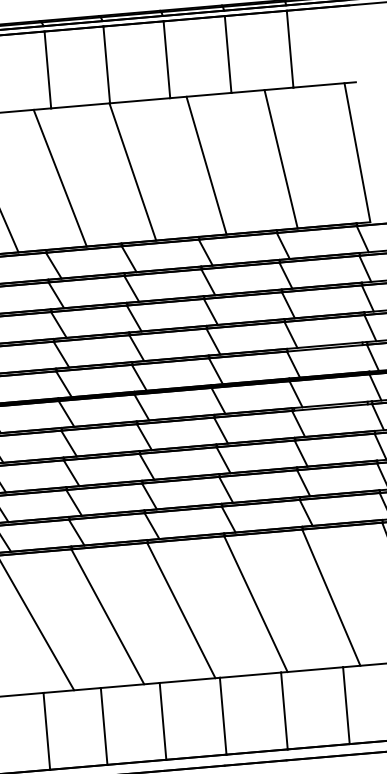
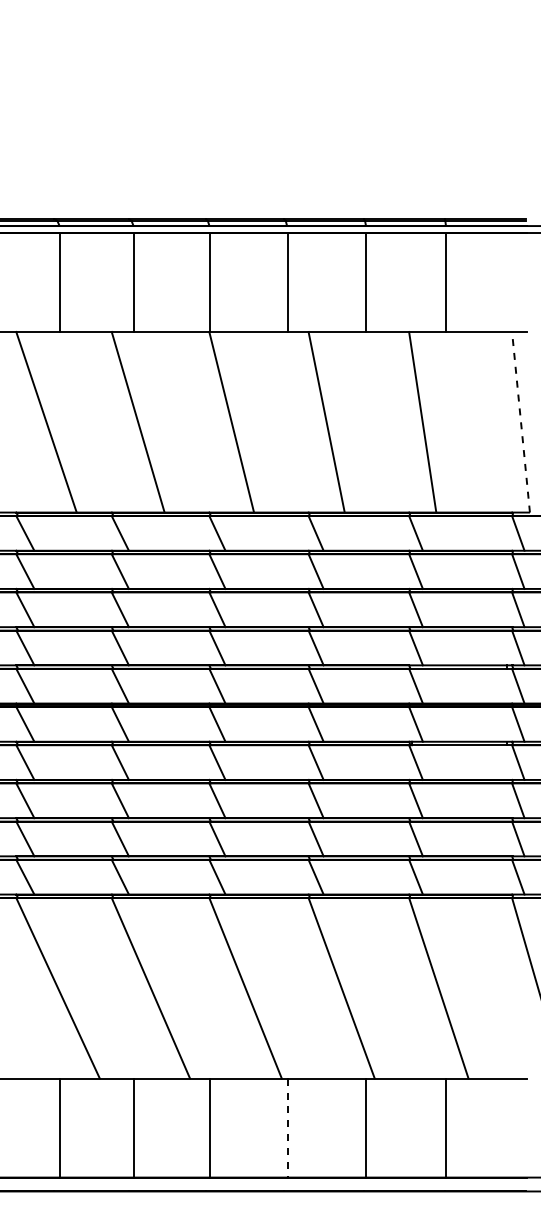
line: (357, 152) -> (521, 422), solid -> dashed
line: (223, 716) -> (287, 1128), solid -> dashed

